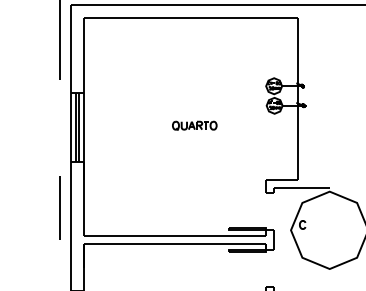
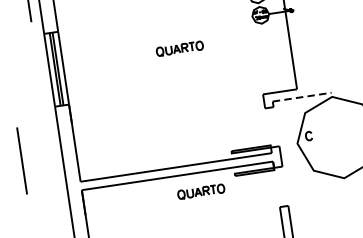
line: (301, 187) -> (301, 96), solid -> dashed
line: (59, 207) -> (21, 160), moved
part: (194, 261) -> (200, 191), added

